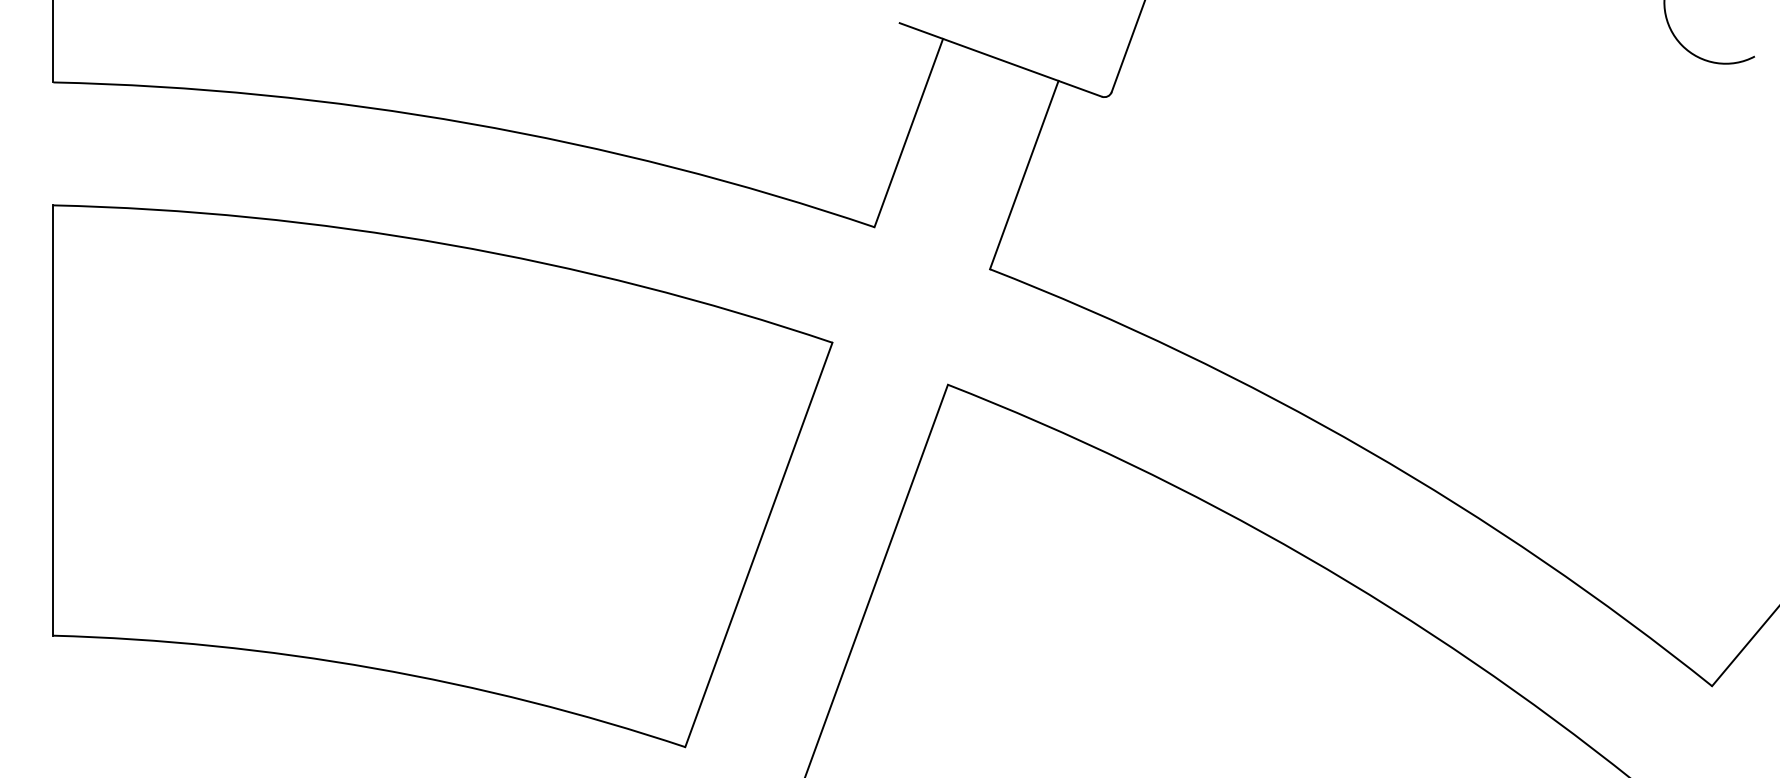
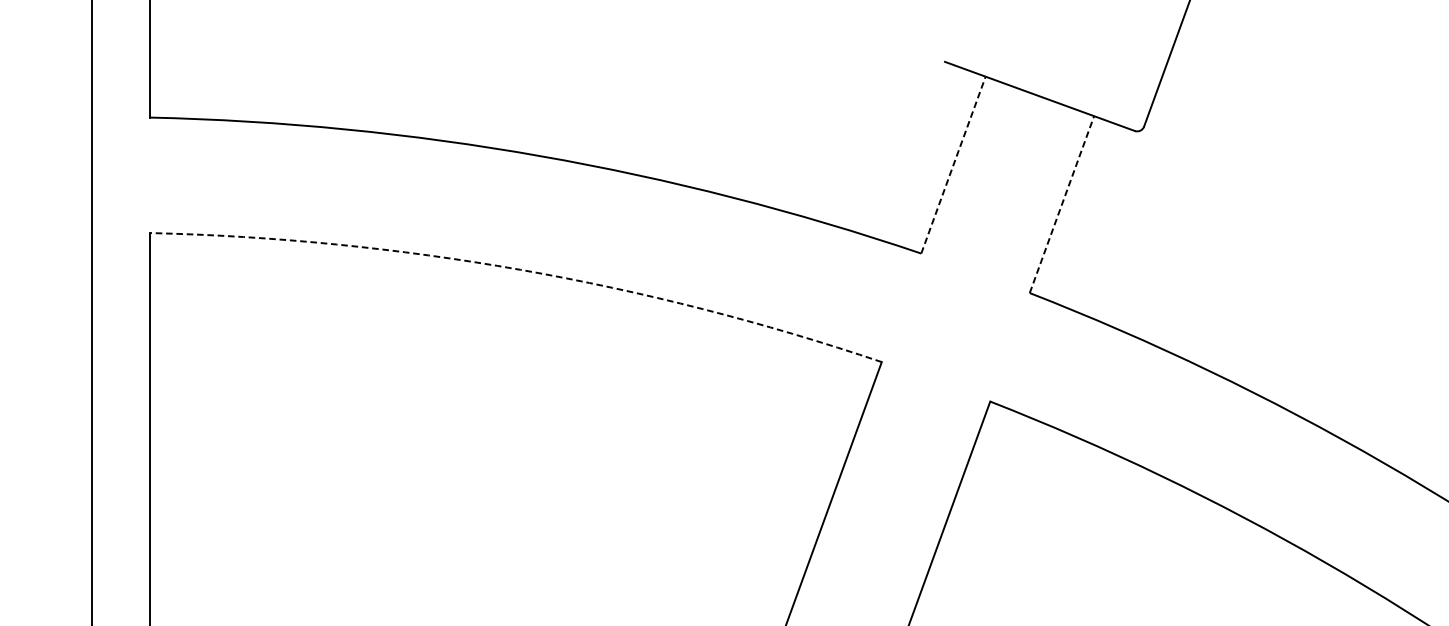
line: (908, 132) -> (953, 164), solid -> dashed
line: (1024, 174) -> (1062, 204), solid -> dashed
arc: (448, 244) -> (521, 269), solid -> dashed

